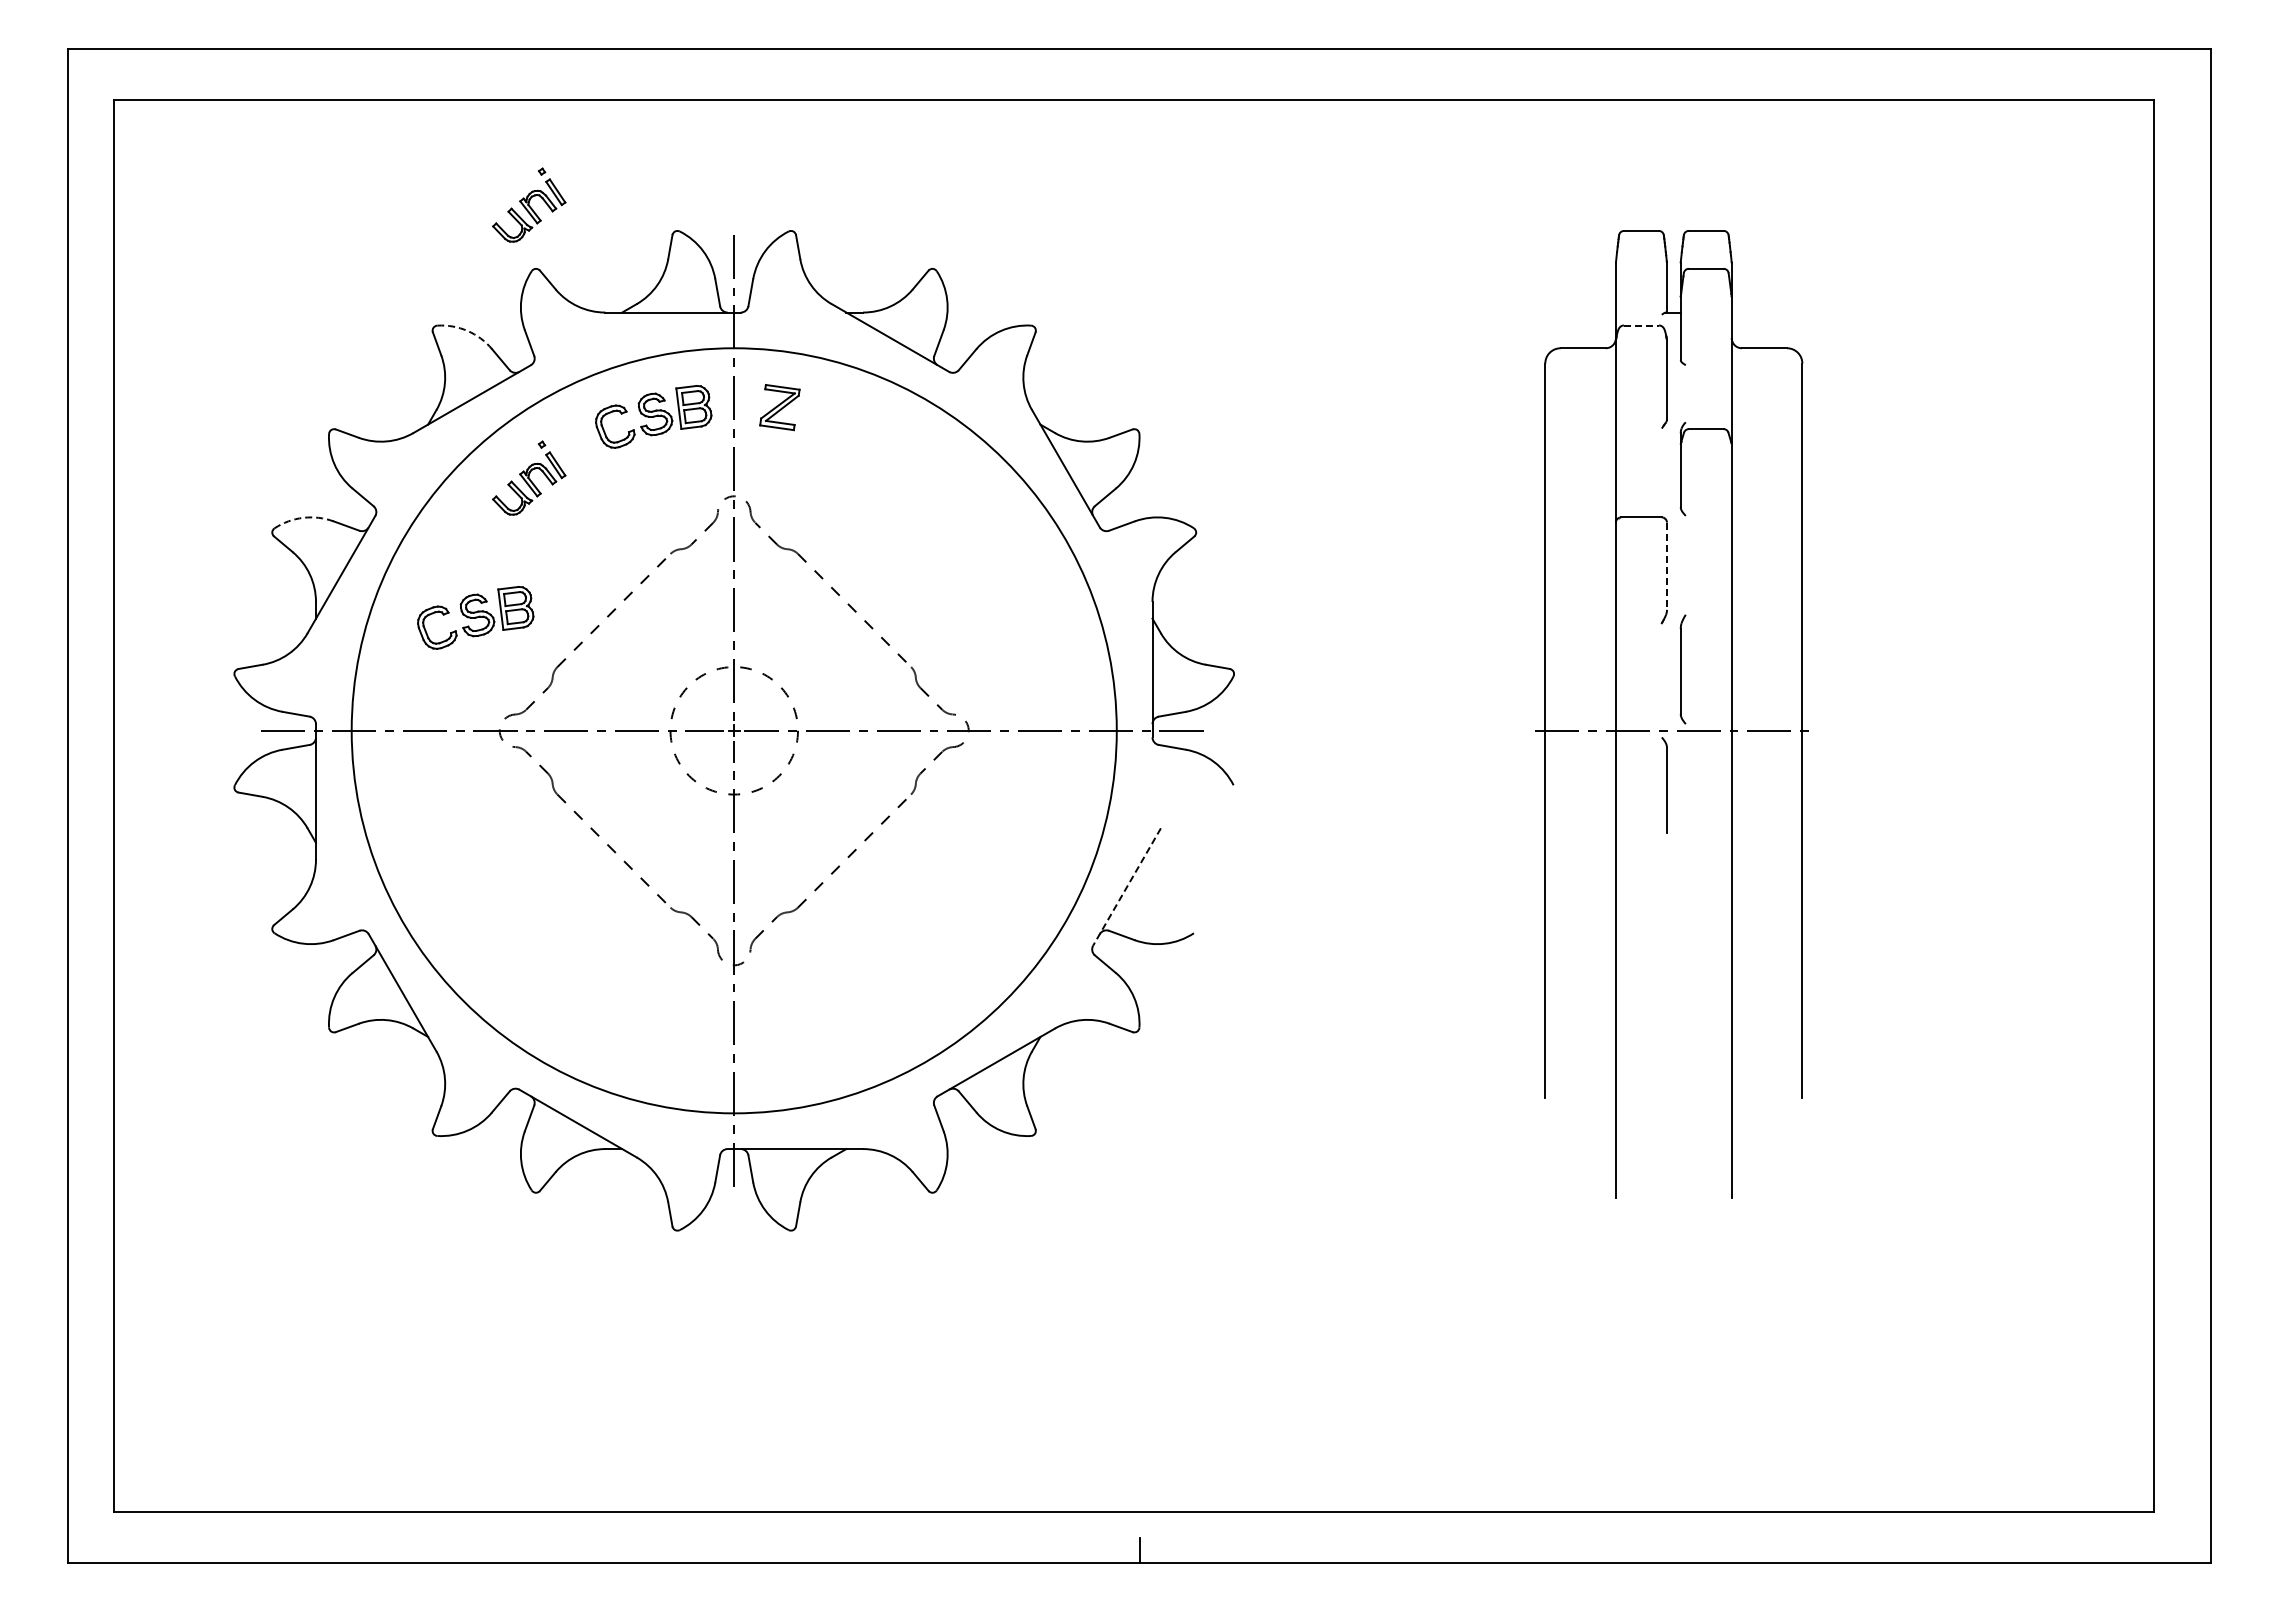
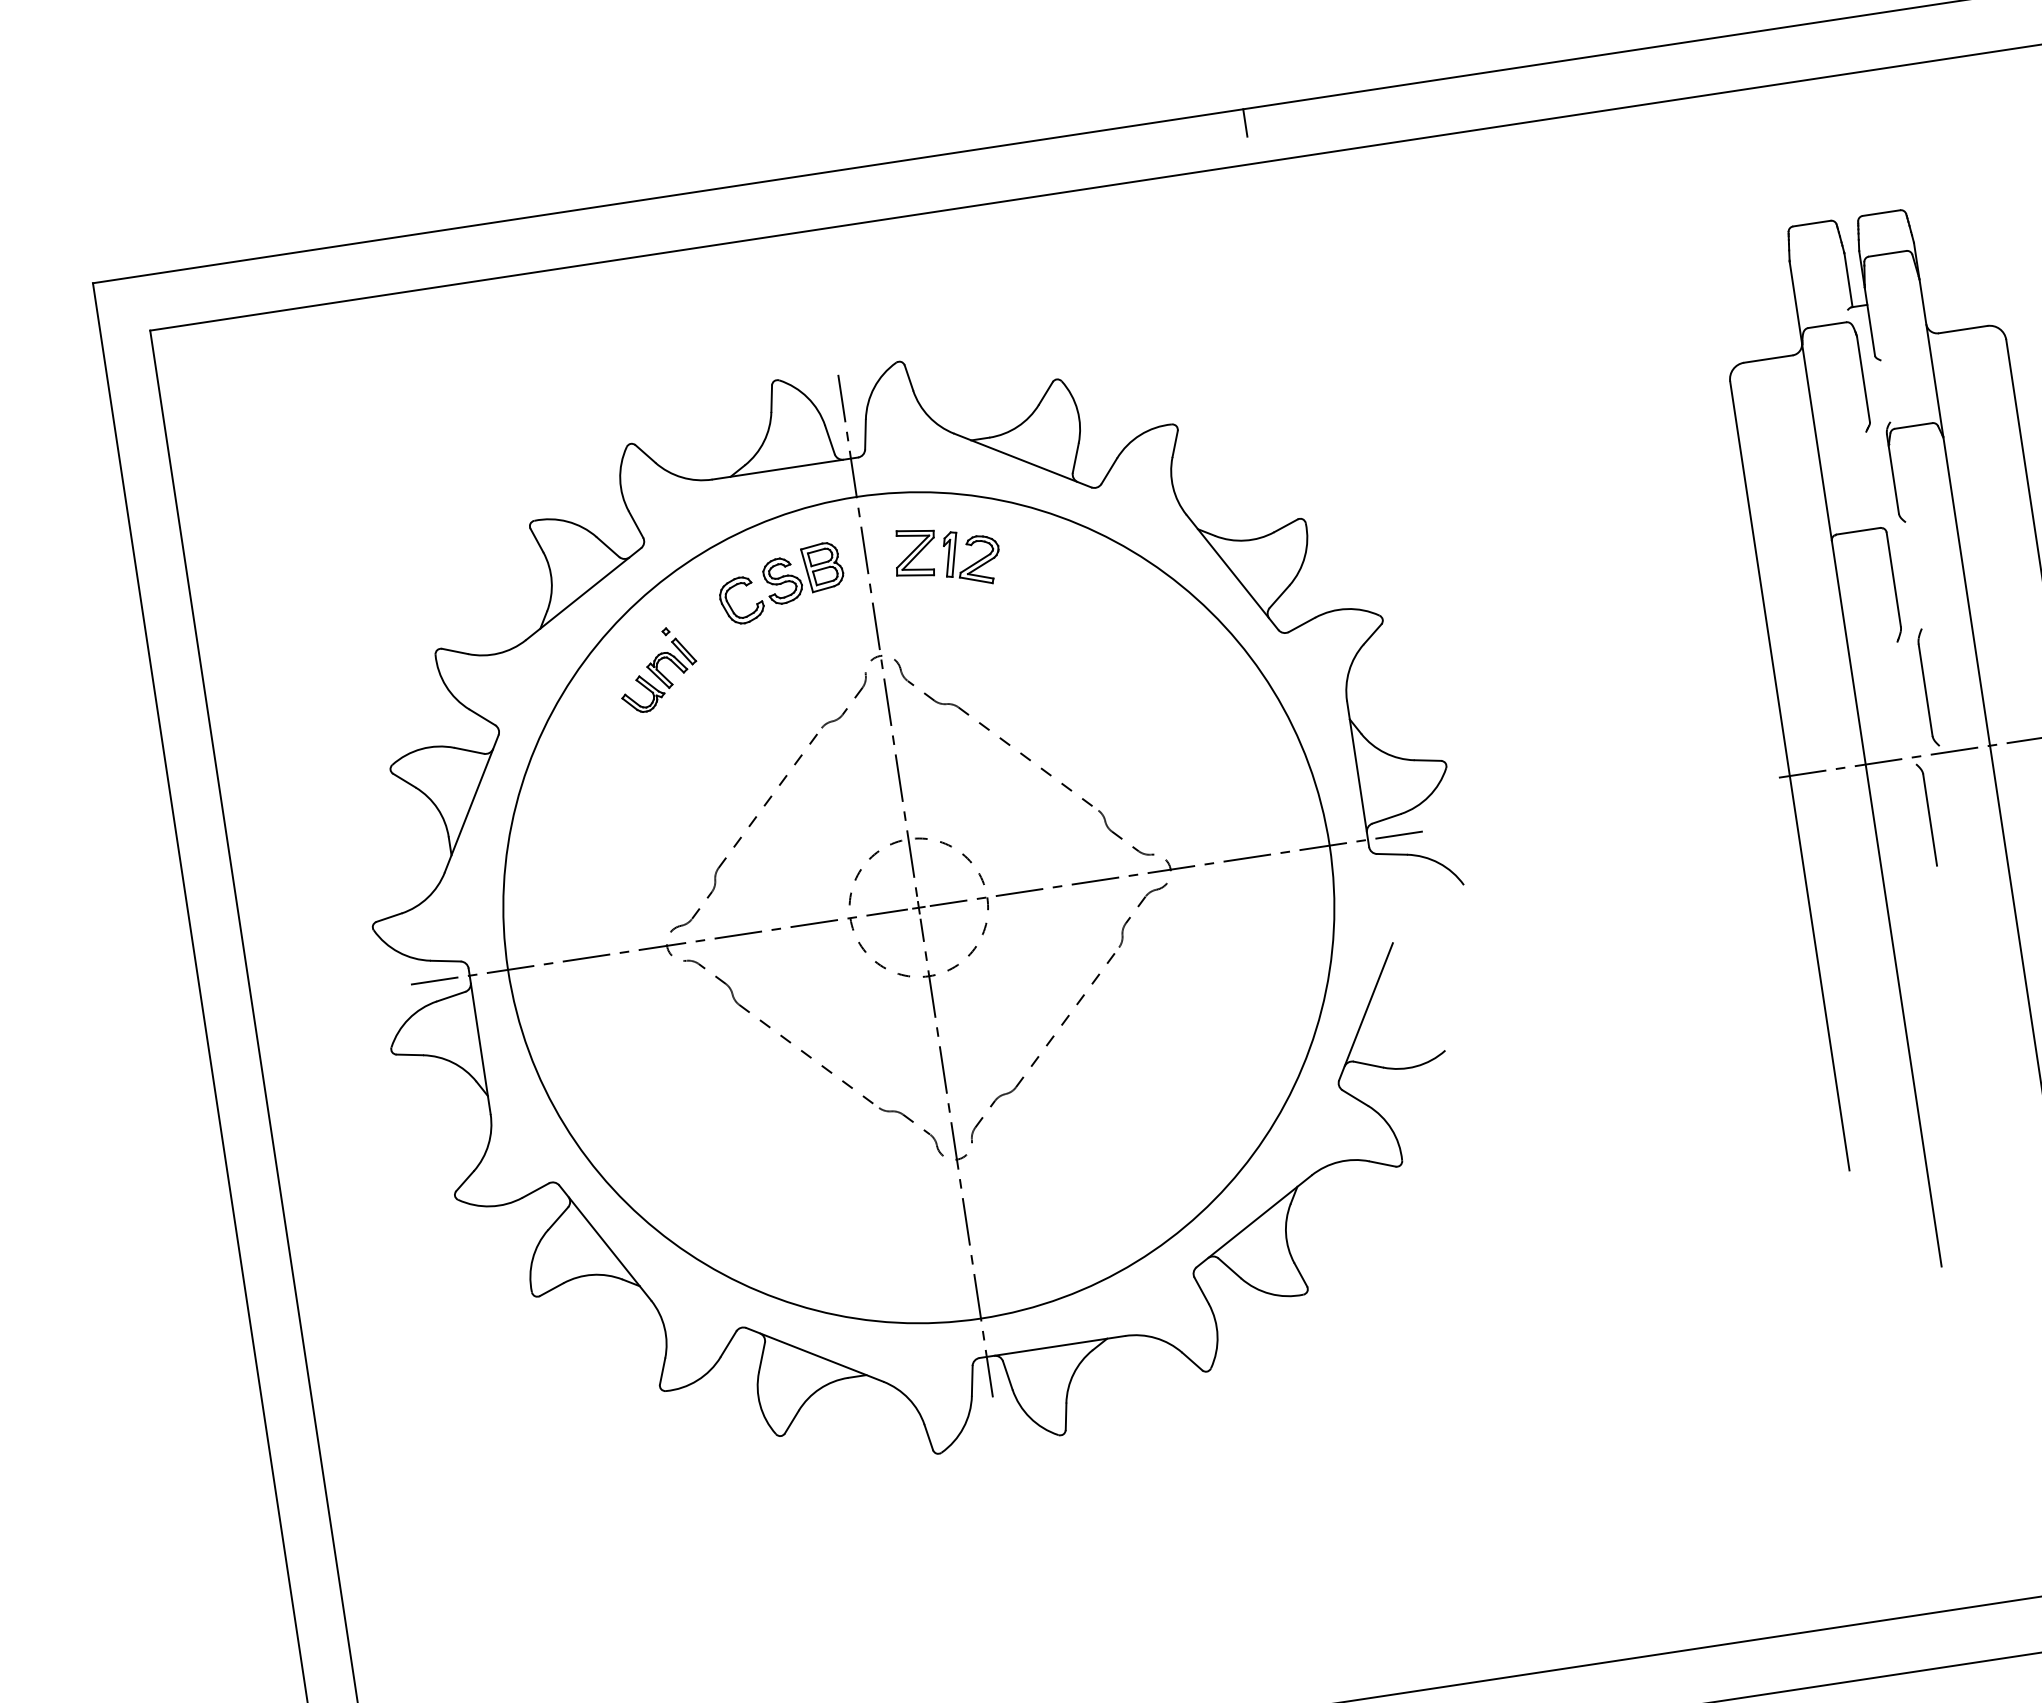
line: (1139, 61) -> (1245, 123), added
part: (529, 204) -> (613, 375), removed
line: (1641, 325) -> (1827, 325), dashed -> solid
arc: (467, 330) -> (567, 521), dashed -> solid
part: (830, 419) -> (971, 557), added
arc: (303, 517) -> (421, 748), dashed -> solid
line: (1666, 566) -> (1893, 579), dashed -> solid
part: (475, 617) -> (622, 828), removed
line: (1127, 886) -> (1366, 1011), dashed -> solid

